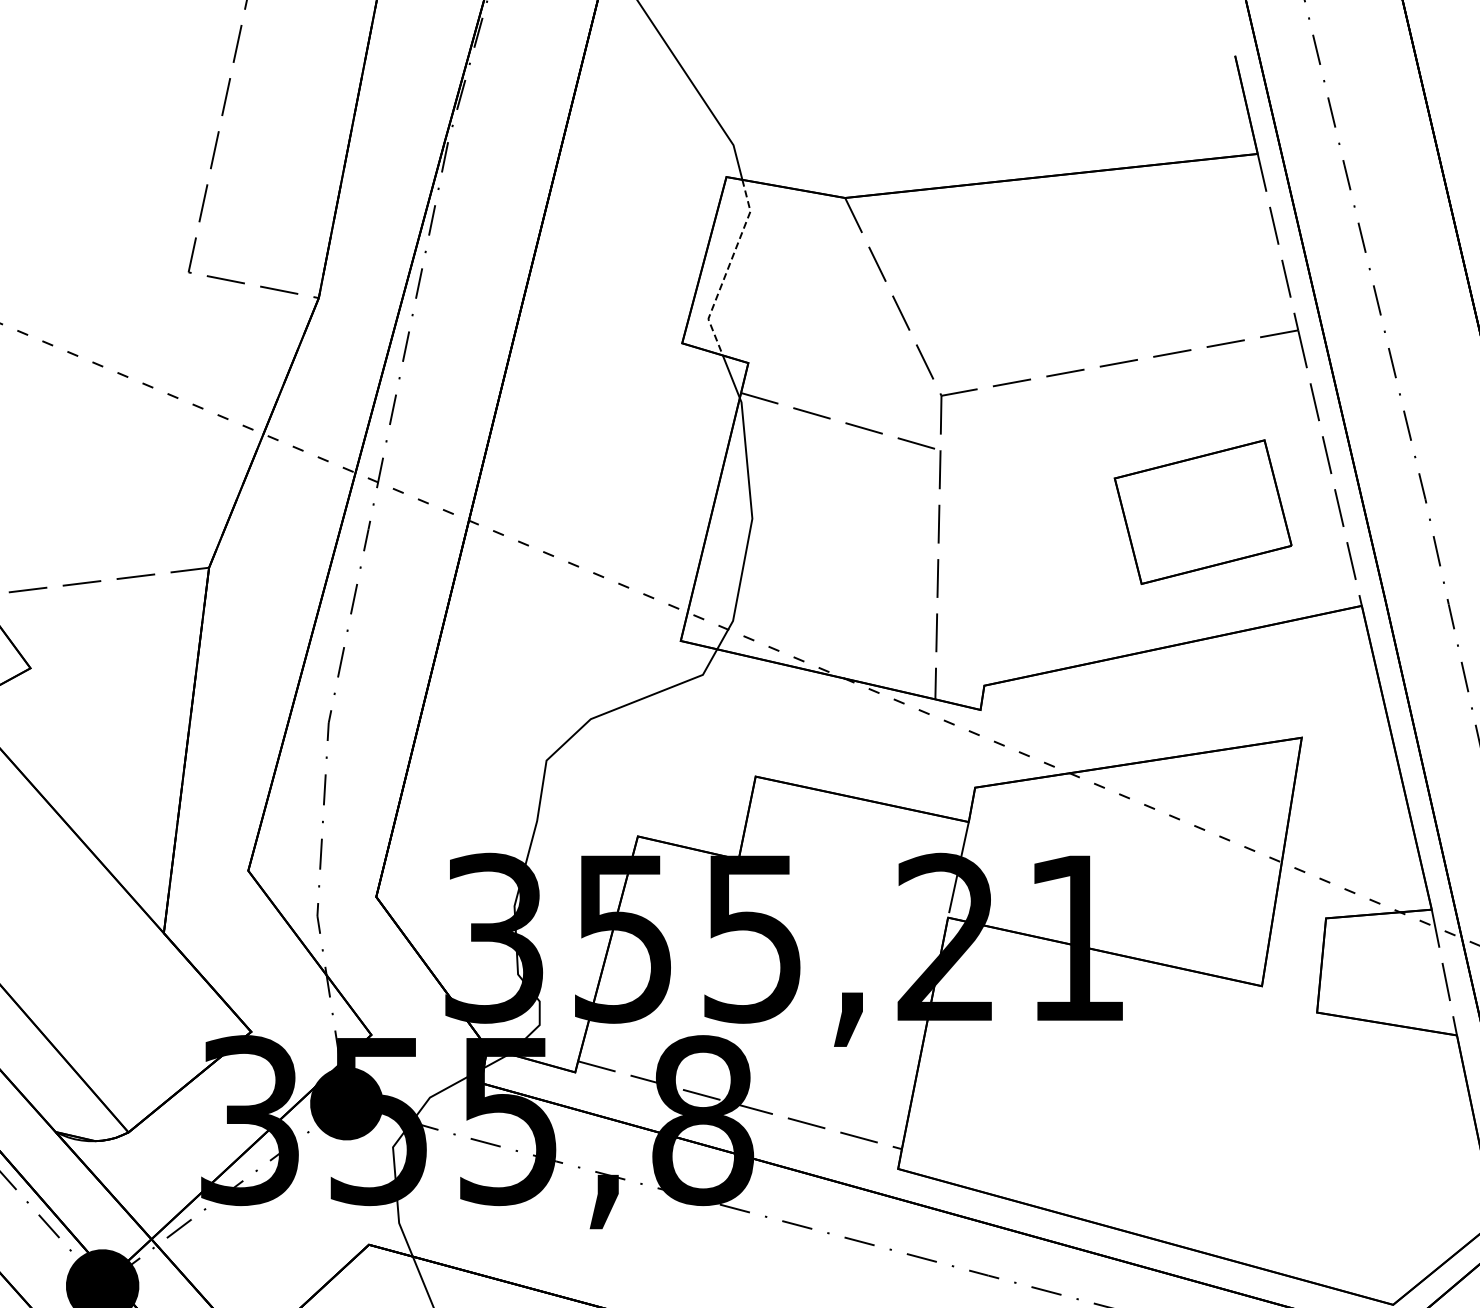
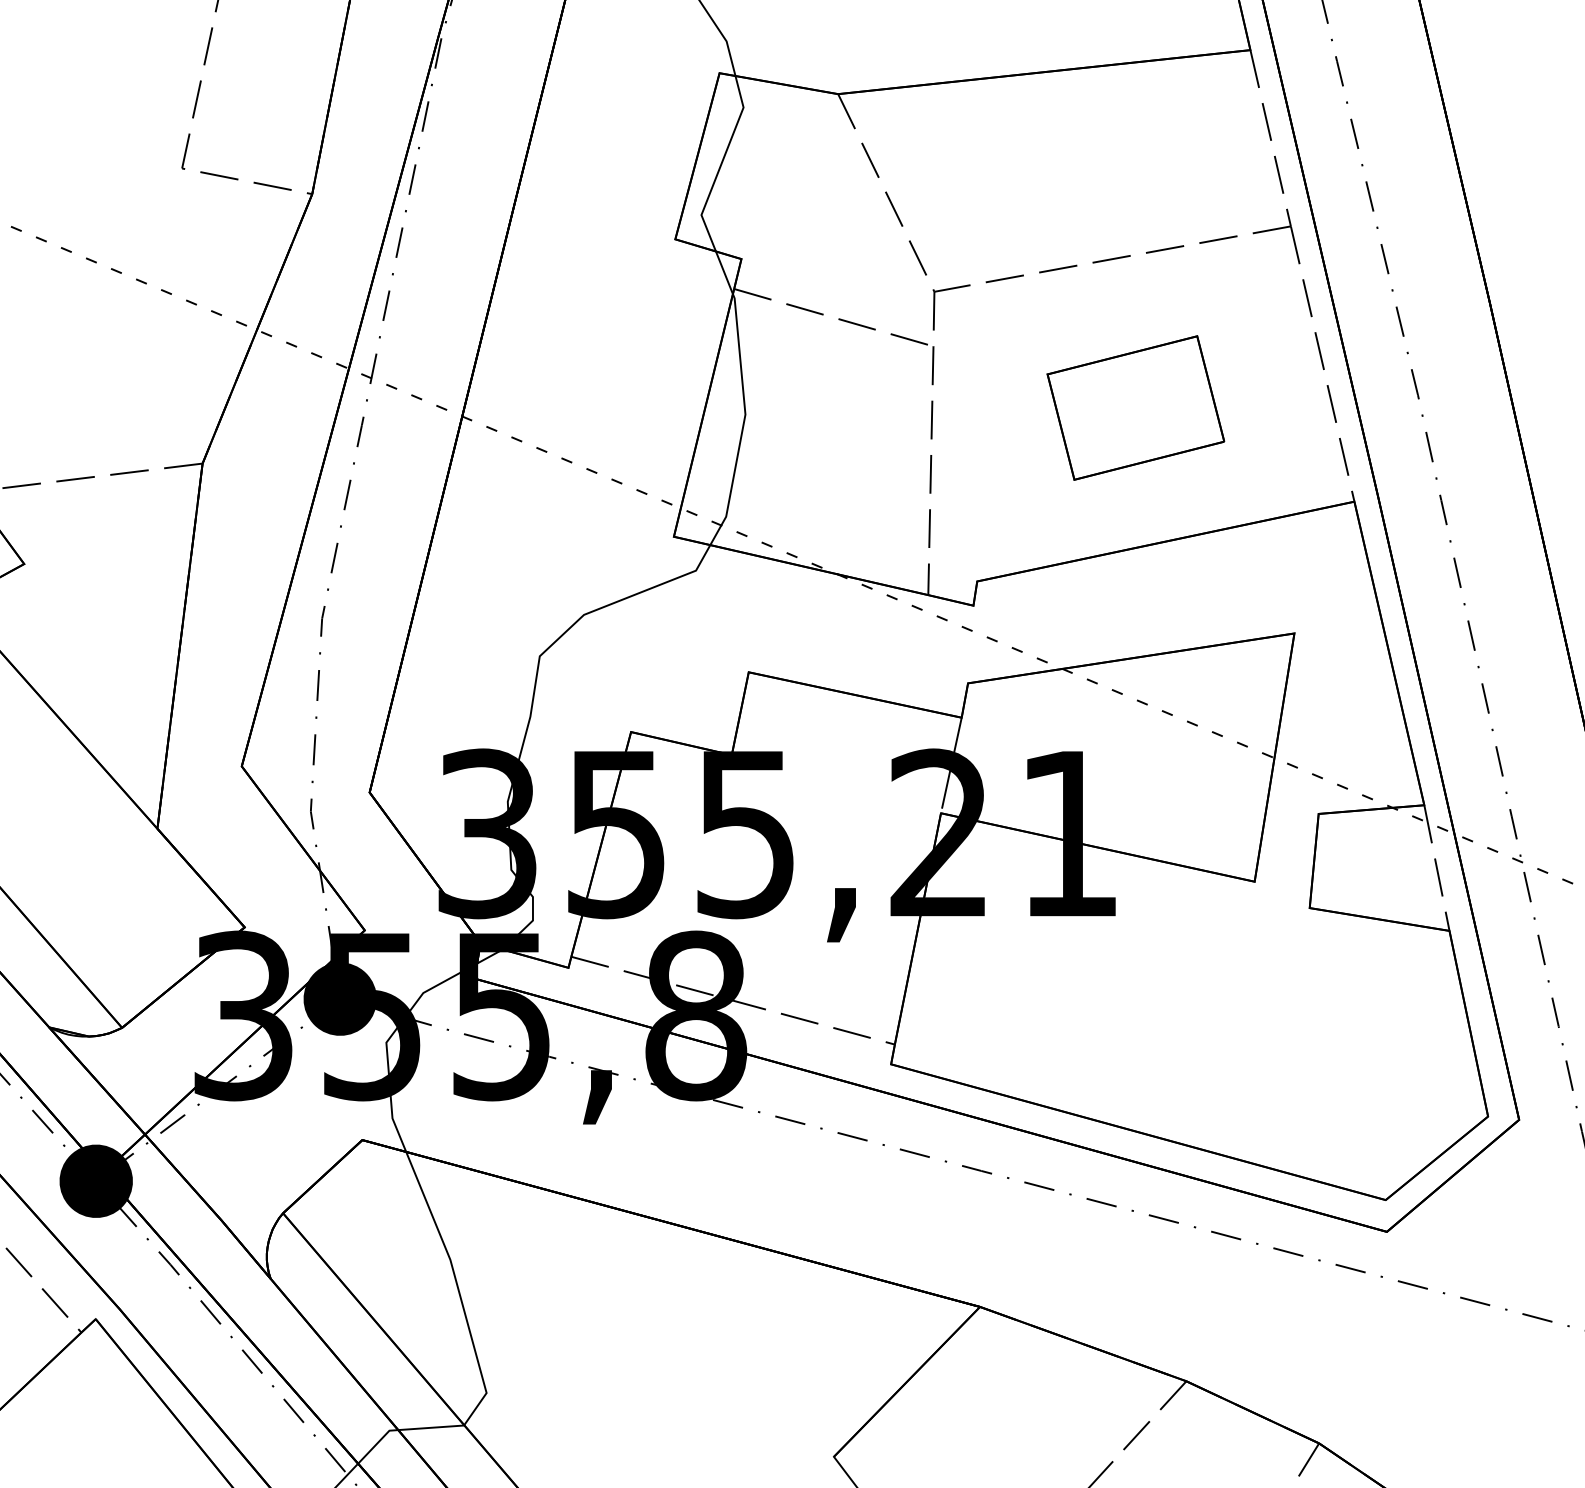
line: (728, 269) -> (721, 165), dashed -> solid
part: (1202, 511) -> (1135, 407), moved

